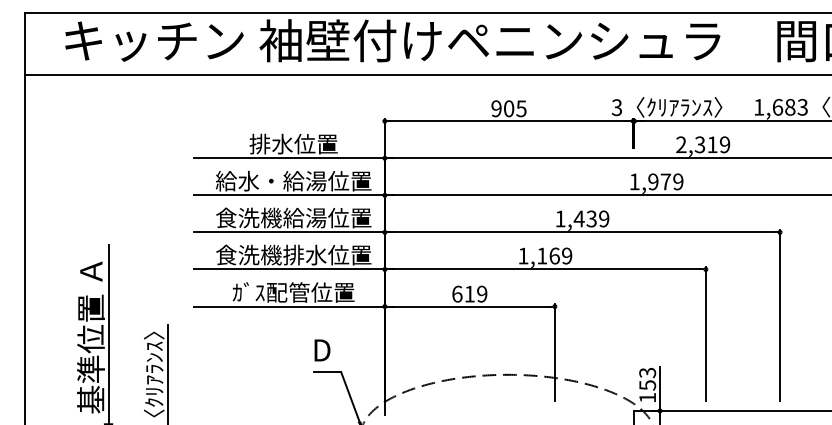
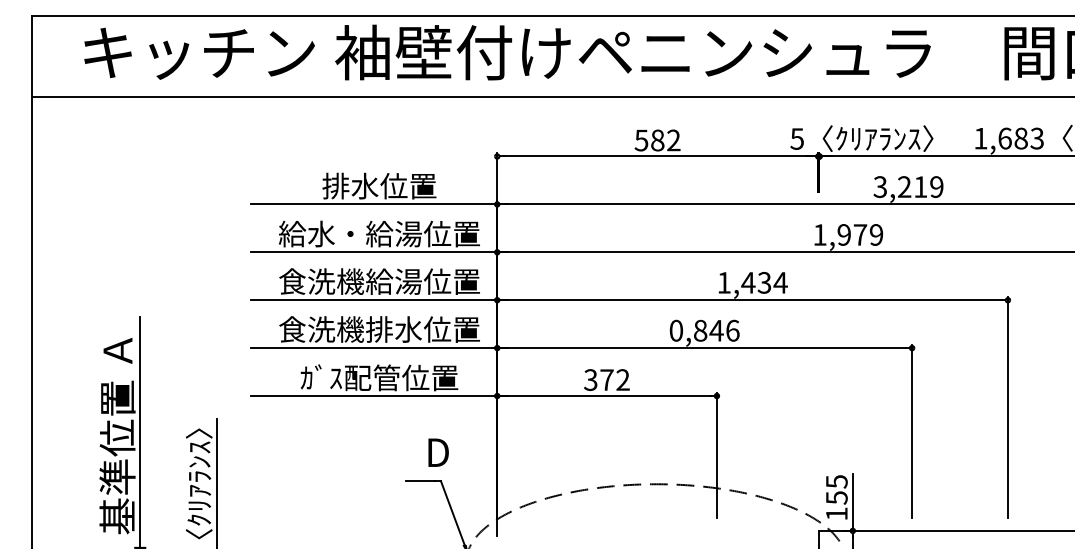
text: (617, 107) -> (797, 138), 3 -> 5
text: (508, 108) -> (657, 140), 905 -> 582
text: (690, 144) -> (892, 186), 2,319 -> 3,219
text: (603, 218) -> (779, 282), 1,439 -> 1,434
text: (545, 255) -> (704, 330), 1,169 -> 0,846
text: (469, 293) -> (606, 379), 619 -> 372
text: (322, 350) -> (438, 452), moved
text: (647, 372) -> (836, 481), 153 -> 155

